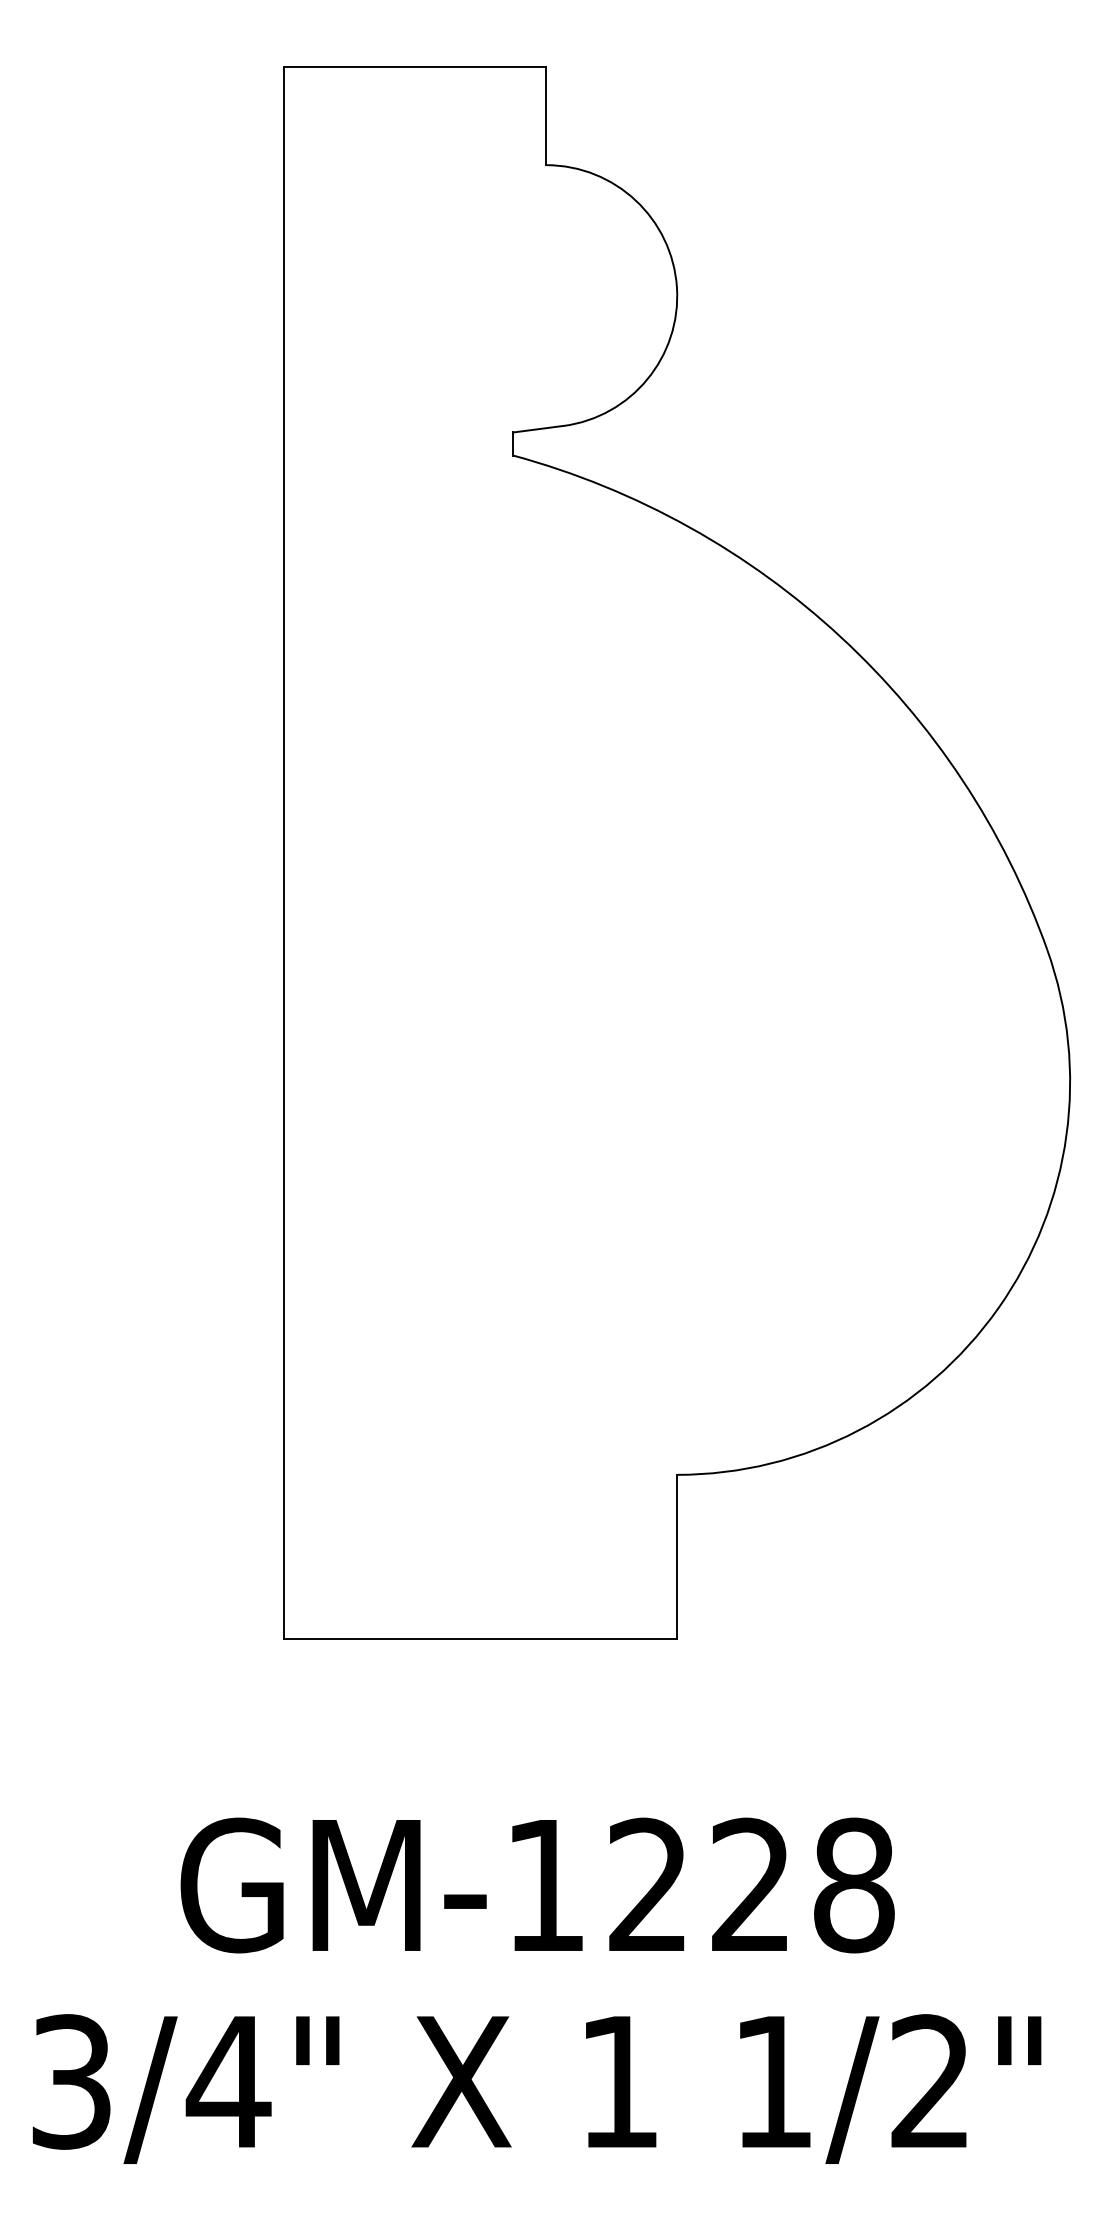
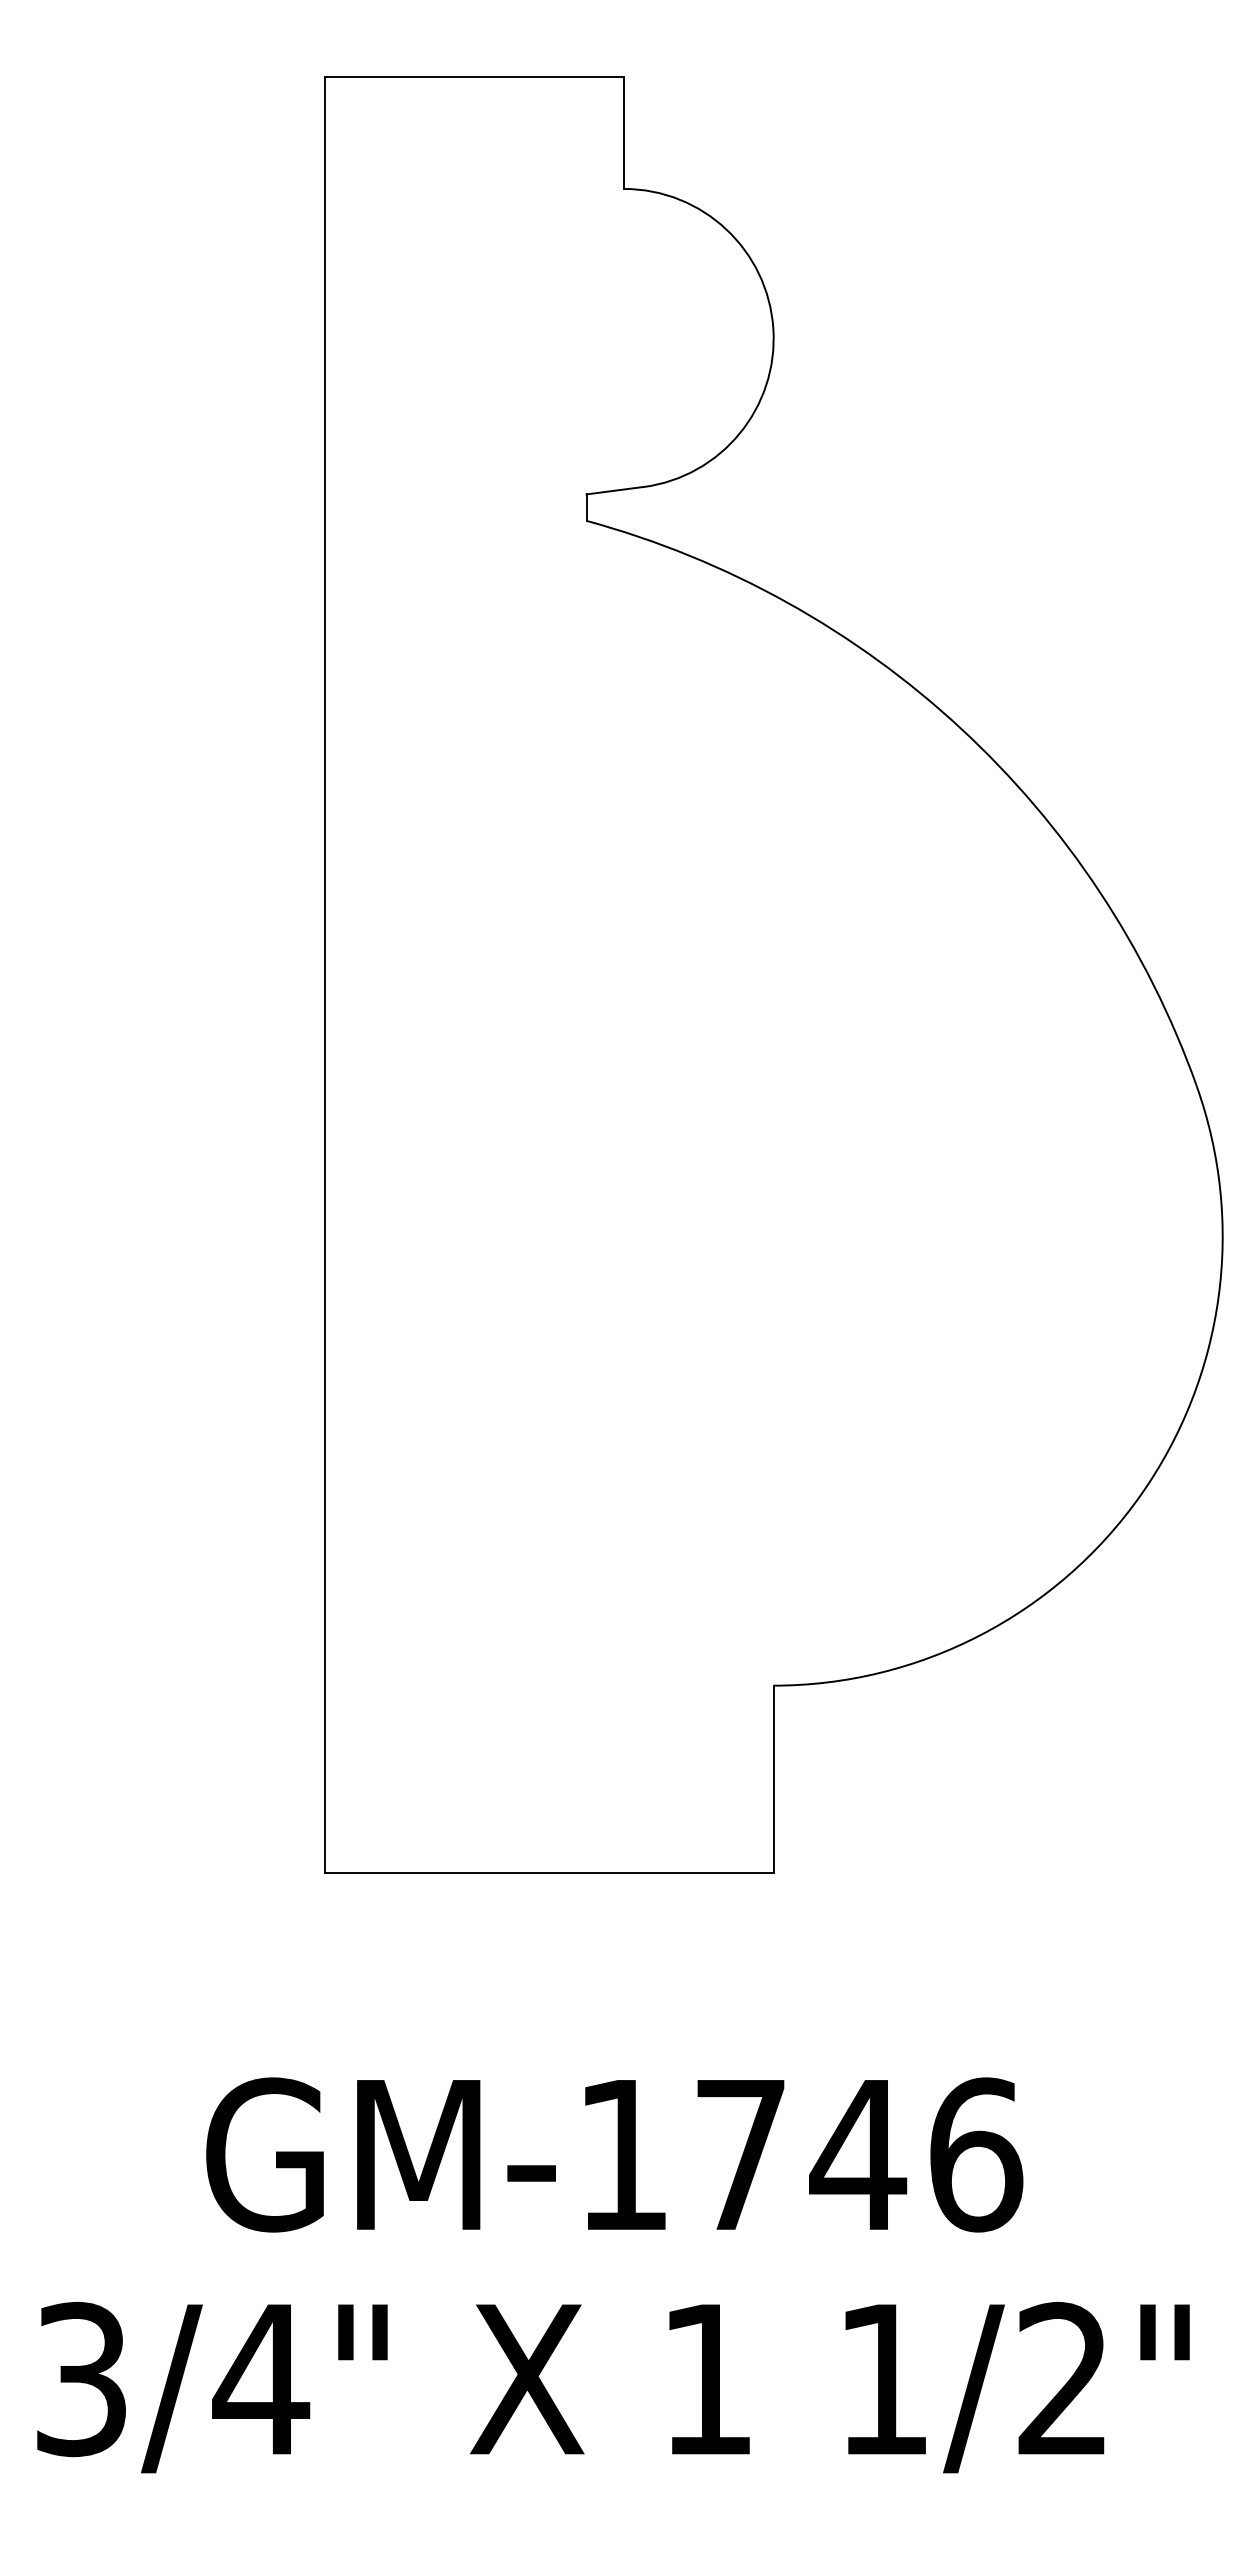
text: (752, 1885) -> (859, 2154), GM-1228 -> GM-1746

